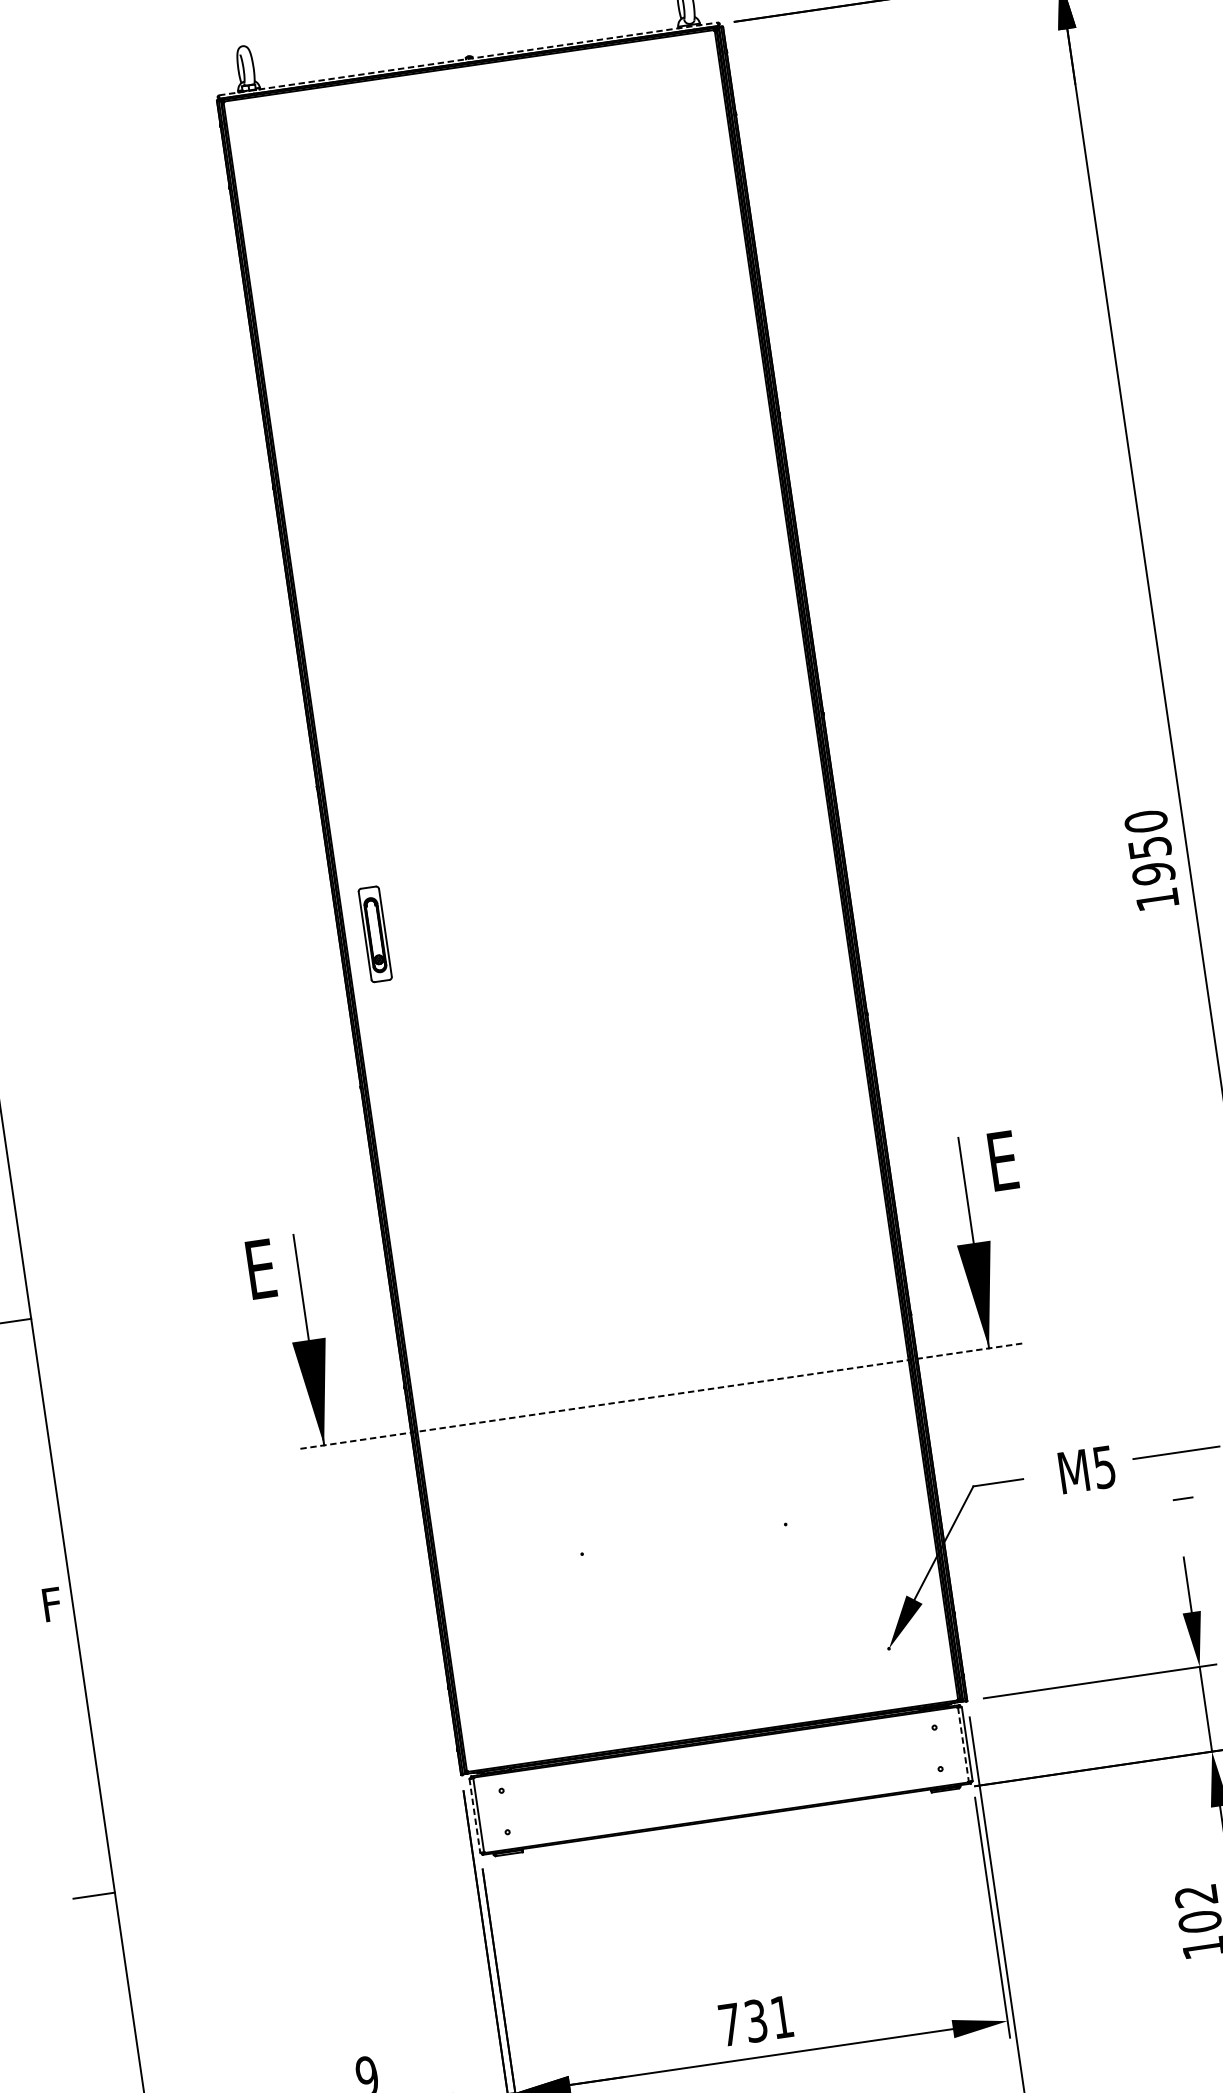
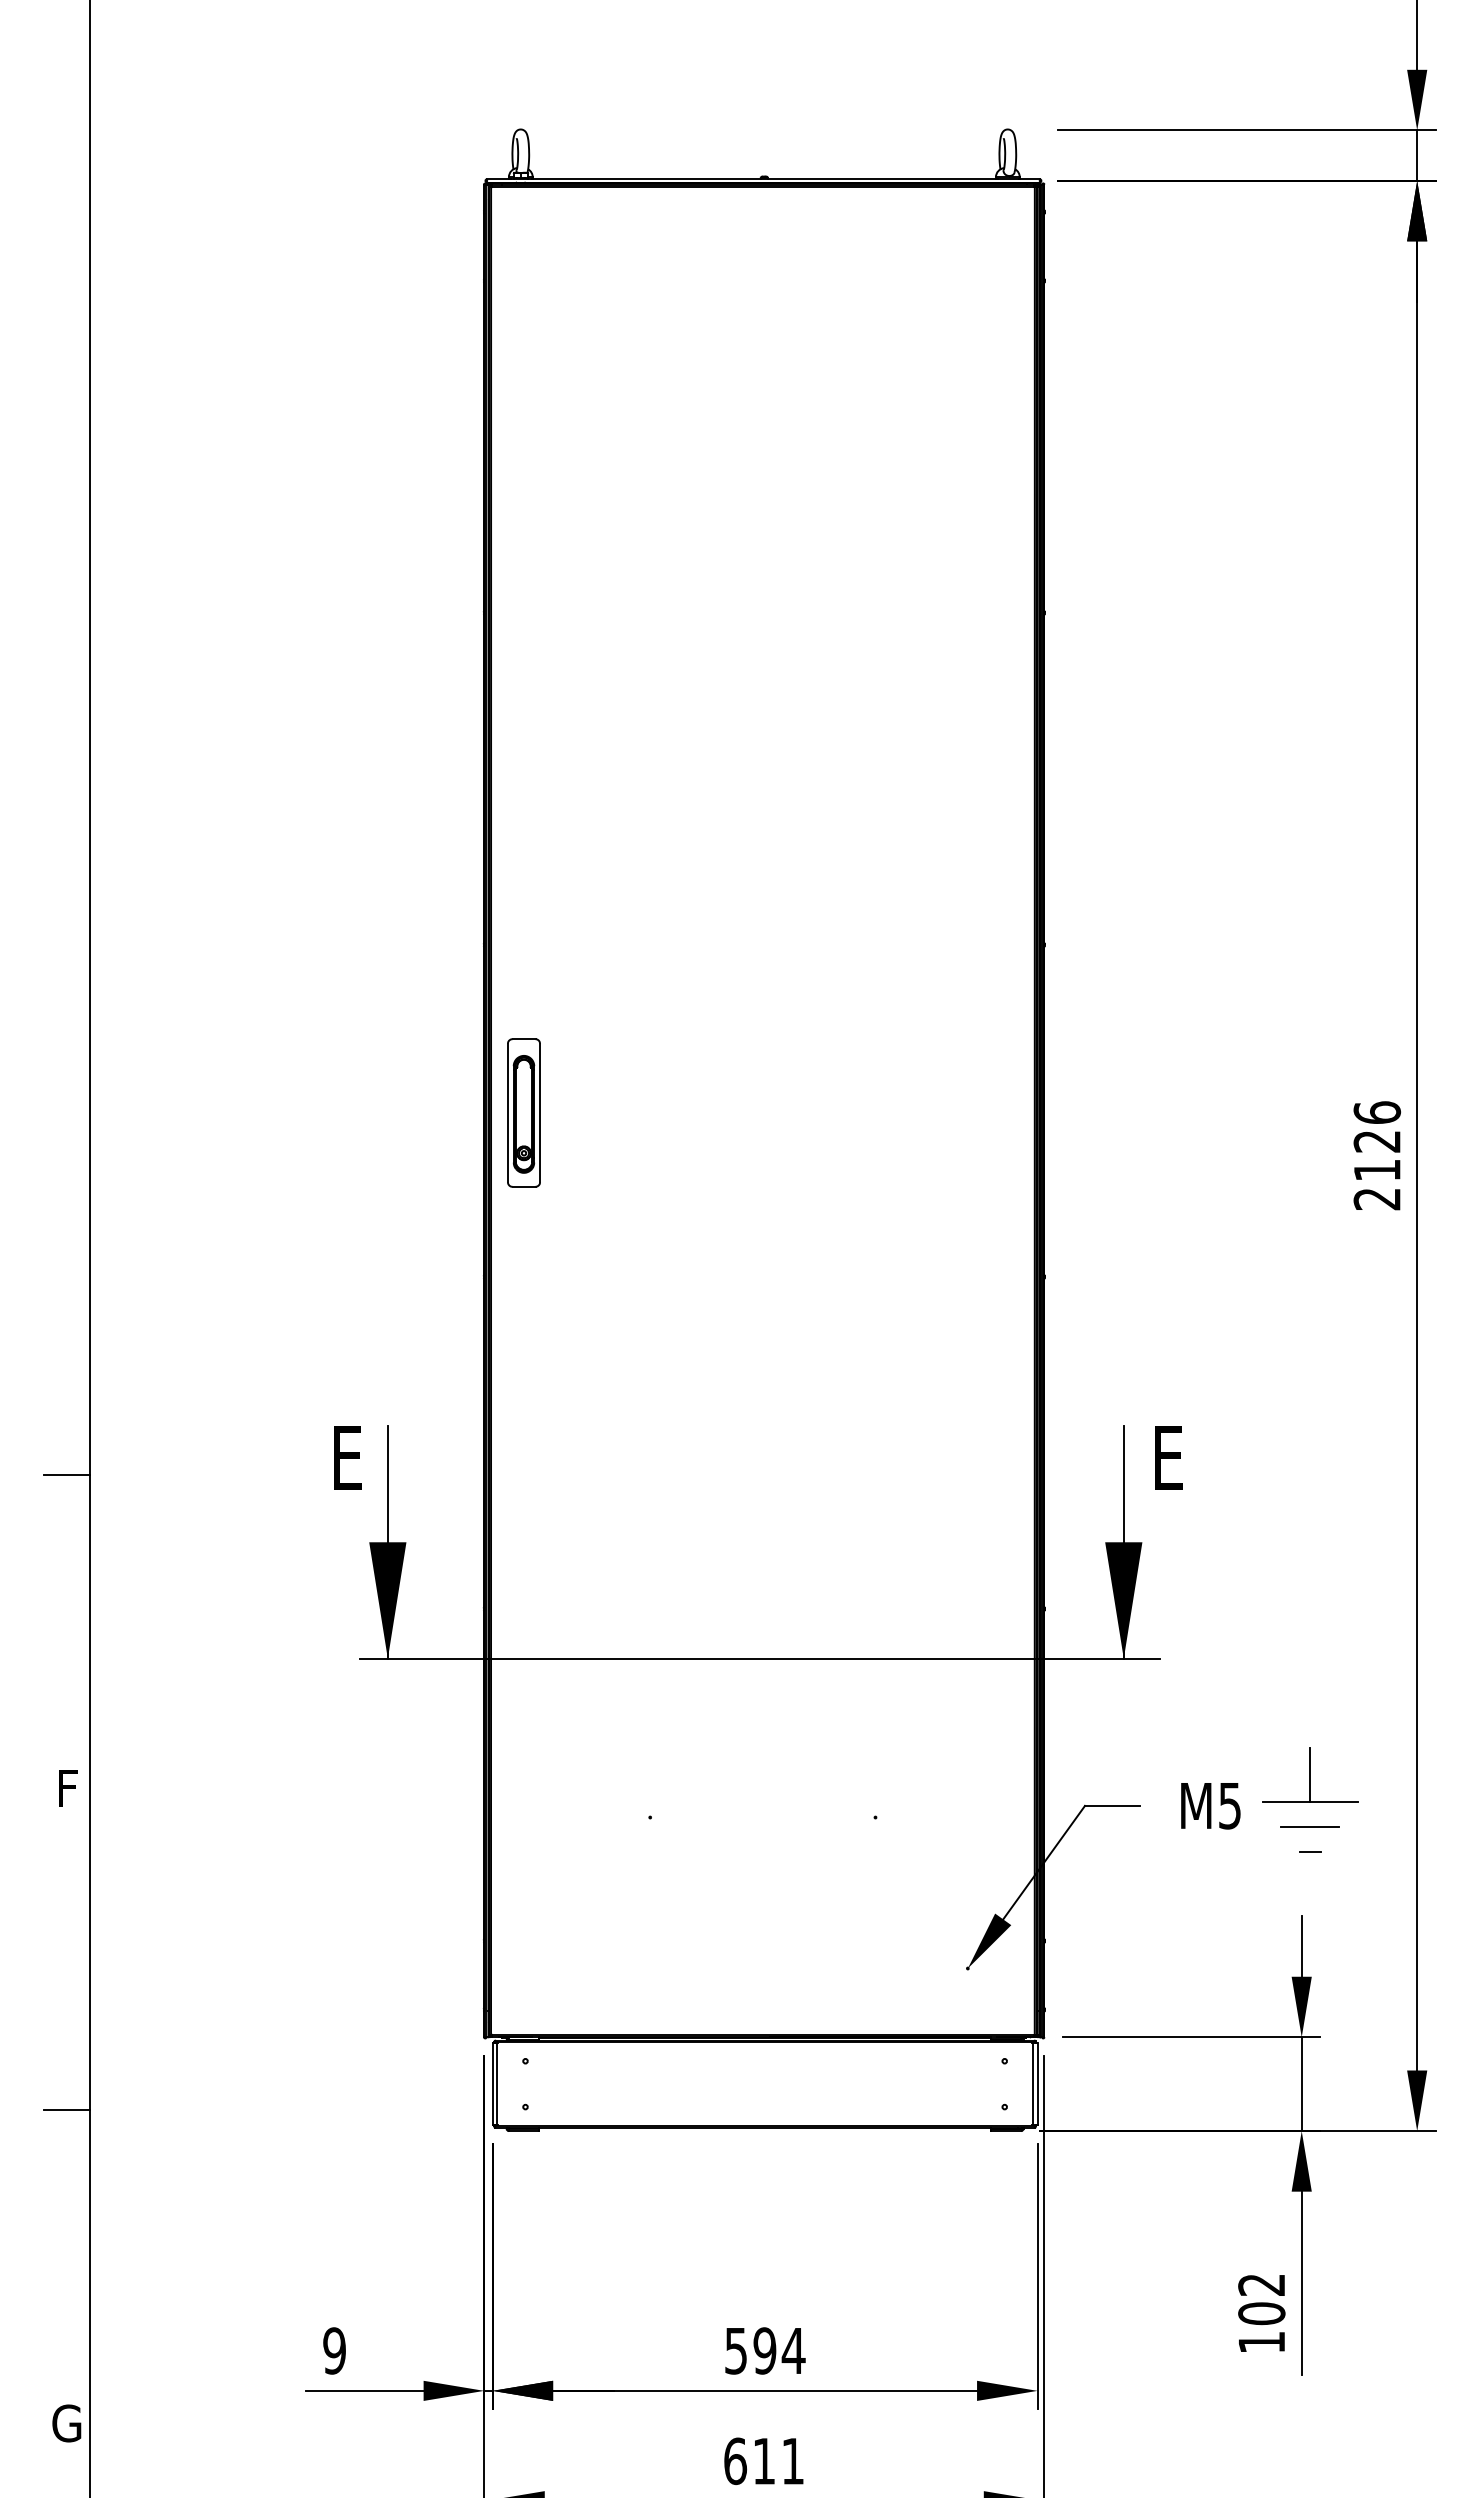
line: (468, 58) -> (763, 178), dashed -> solid
text: (1151, 860) -> (1377, 1155), 1950 -> 2126
part: (374, 933) -> (523, 1112), size x1.43
line: (659, 1396) -> (759, 1658), dashed -> solid
line: (1173, 1428) -> (1310, 1774), added
line: (1179, 1475) -> (1310, 1826), added
line: (963, 1744) -> (1033, 2084), dashed -> solid
line: (474, 1816) -> (492, 2084), dashed -> solid
text: (756, 2020) -> (765, 2350), 731 -> 594

